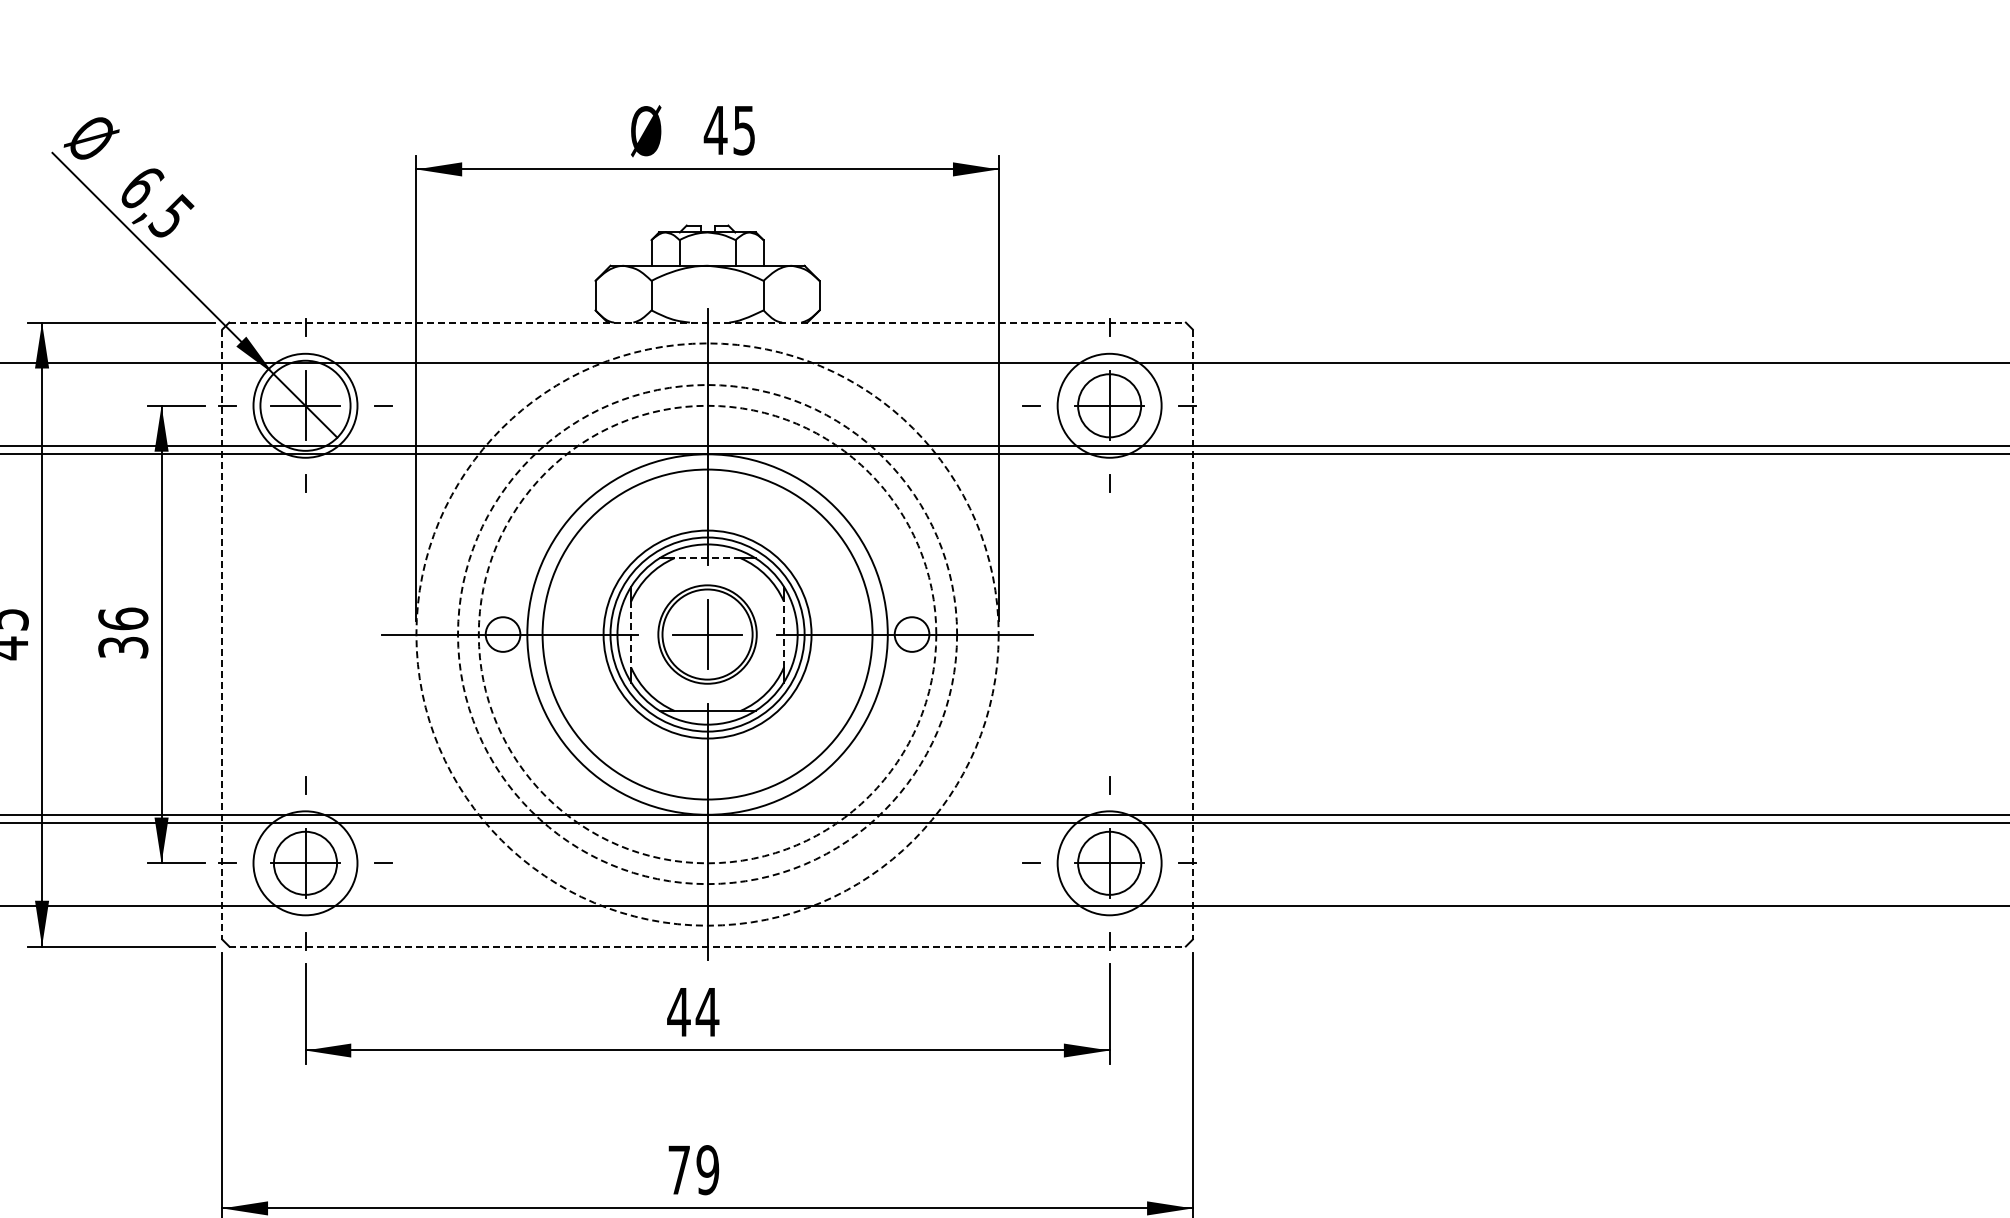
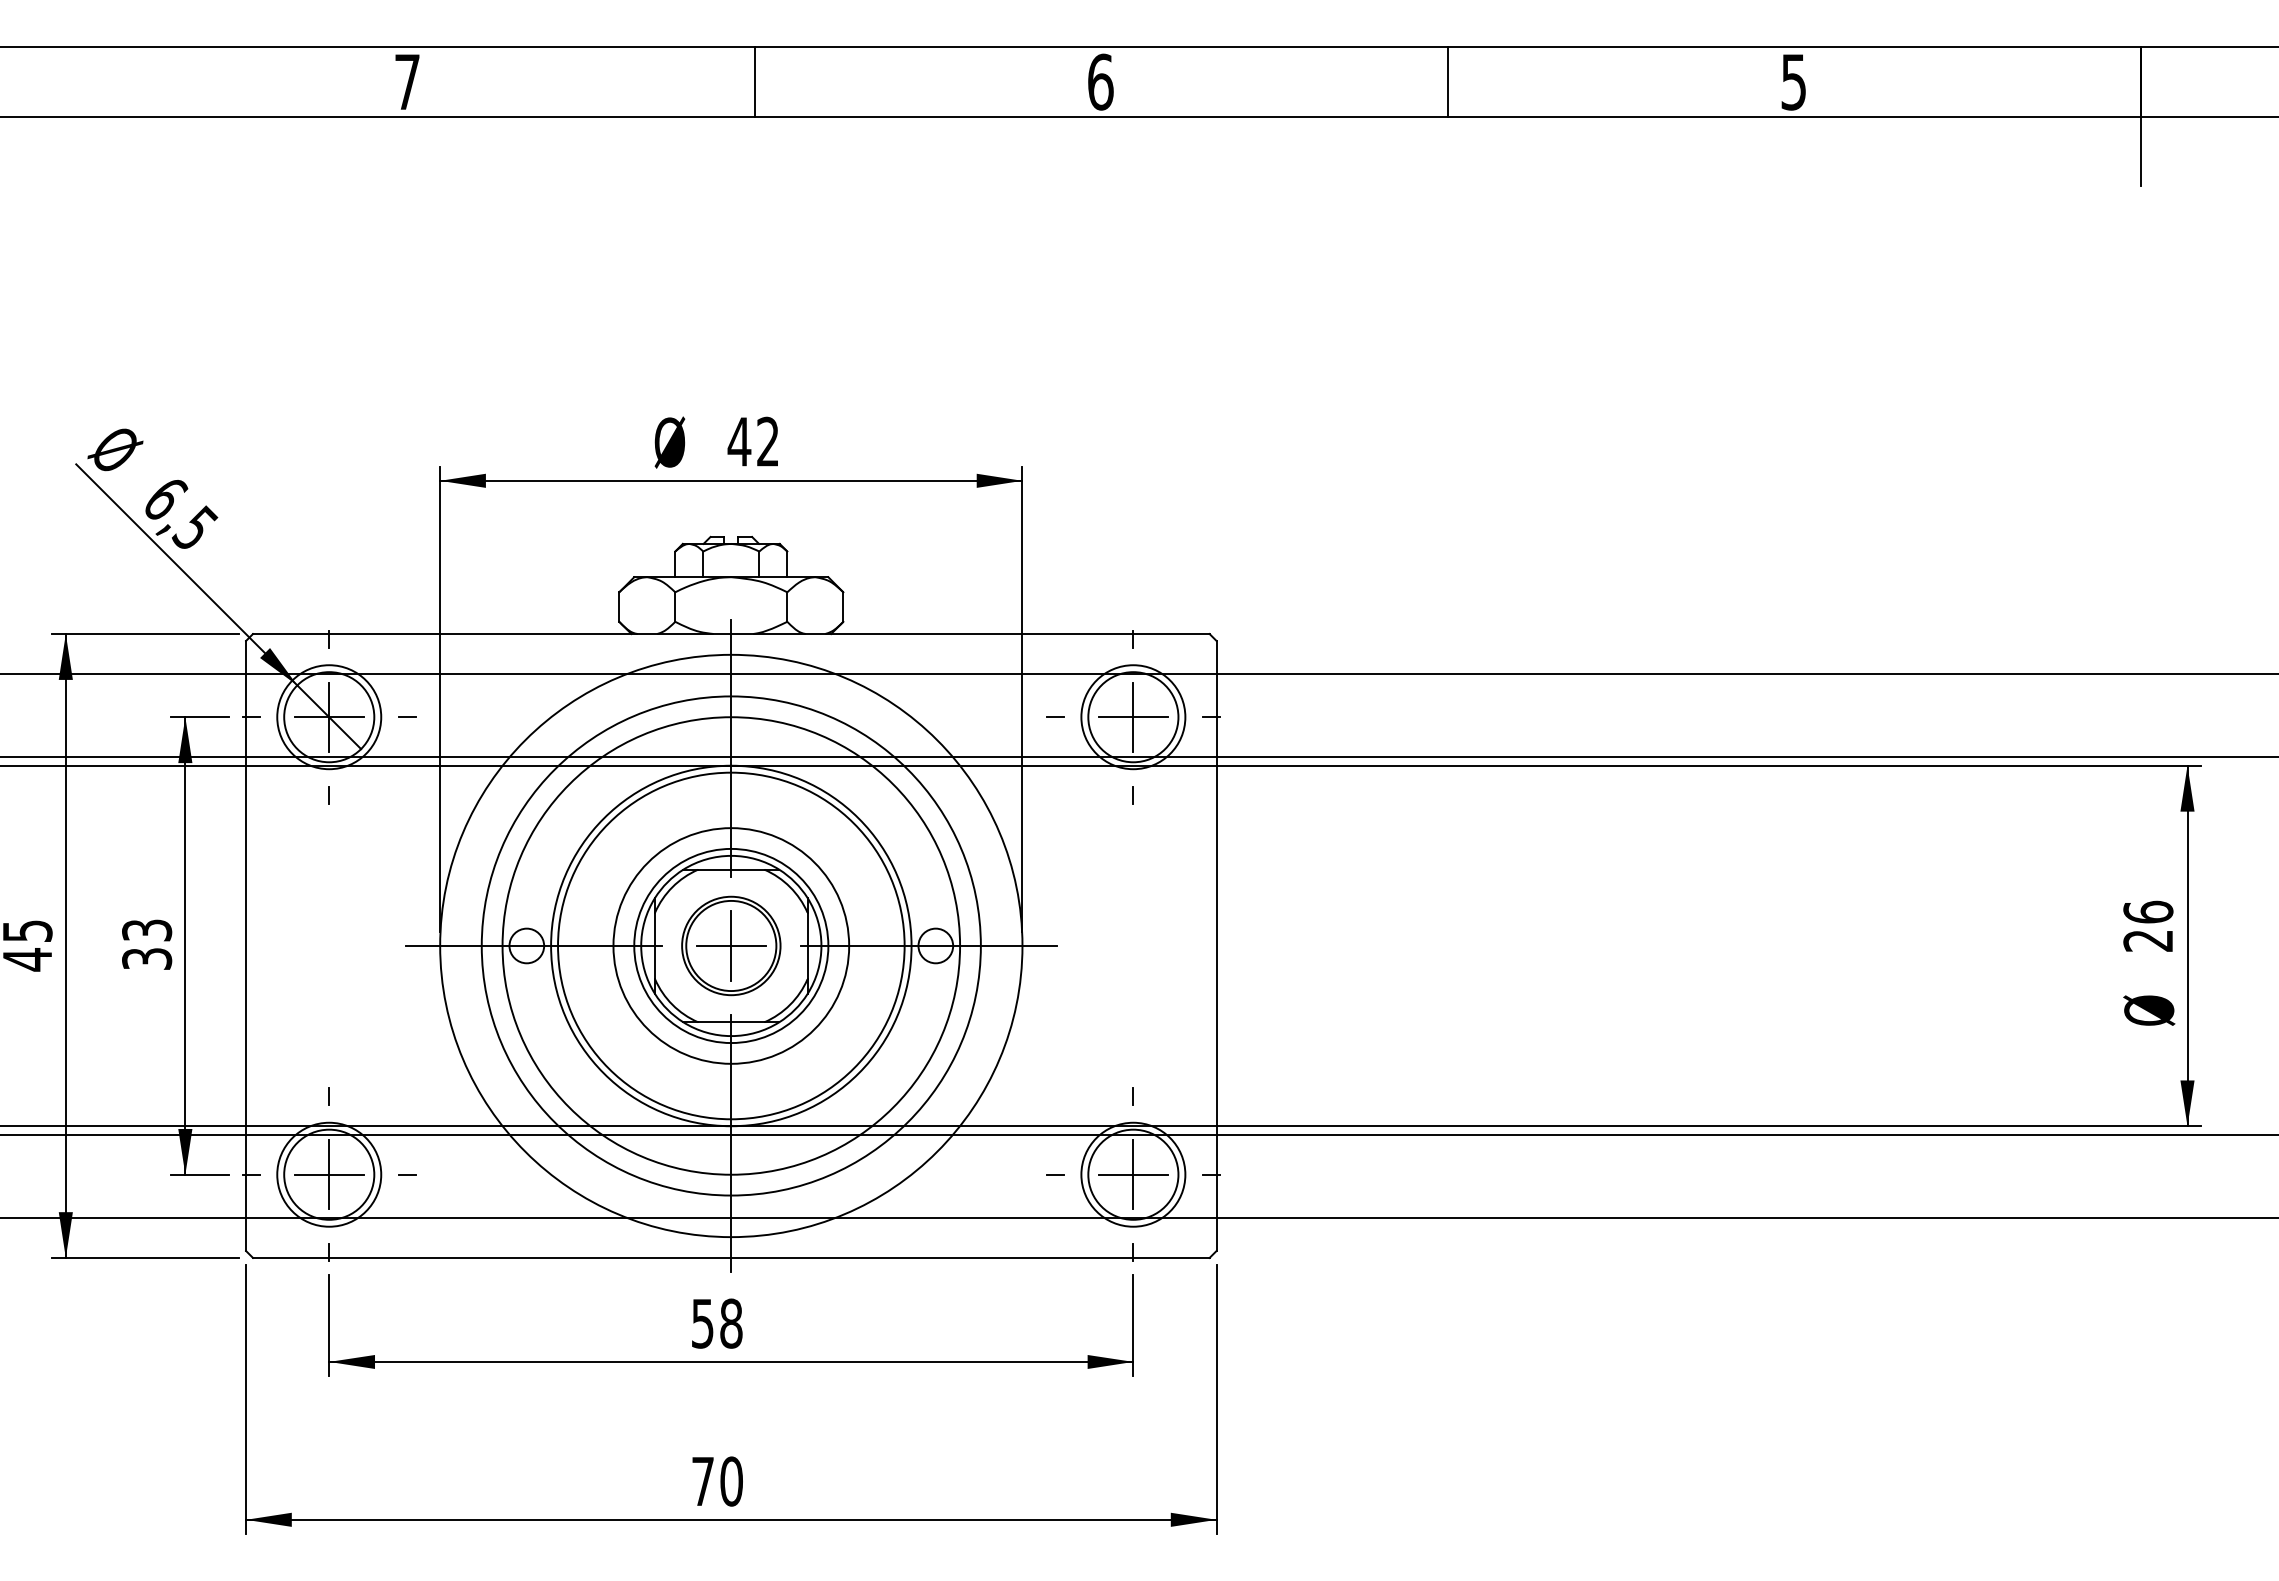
text: (743, 130) -> (767, 441), 45 -> 42
line: (707, 323) -> (731, 634), dashed -> solid
circle: (1109, 406) -> (1133, 717), size x1.43
line: (706, 558) -> (730, 869), dashed -> solid
text: (123, 619) -> (147, 930), 36 -> 33
circle: (706, 634) -> (730, 945), dashed -> solid
circle: (707, 634) -> (731, 945), dashed -> solid
circle: (707, 634) -> (731, 945), dashed -> solid
circle: (707, 634) -> (731, 945), size x0.71
circle: (707, 634) -> (731, 945), size x1.67
line: (783, 634) -> (807, 945), dashed -> solid
line: (222, 635) -> (246, 946), dashed -> solid
line: (631, 635) -> (655, 946), dashed -> solid
line: (1192, 635) -> (1216, 946), dashed -> solid
circle: (305, 863) -> (329, 1174), size x1.43
circle: (1109, 863) -> (1133, 1174), size x1.43
line: (707, 946) -> (731, 1257), dashed -> solid
text: (692, 1012) -> (716, 1323), 44 -> 58
text: (707, 1170) -> (731, 1481), 79 -> 70

